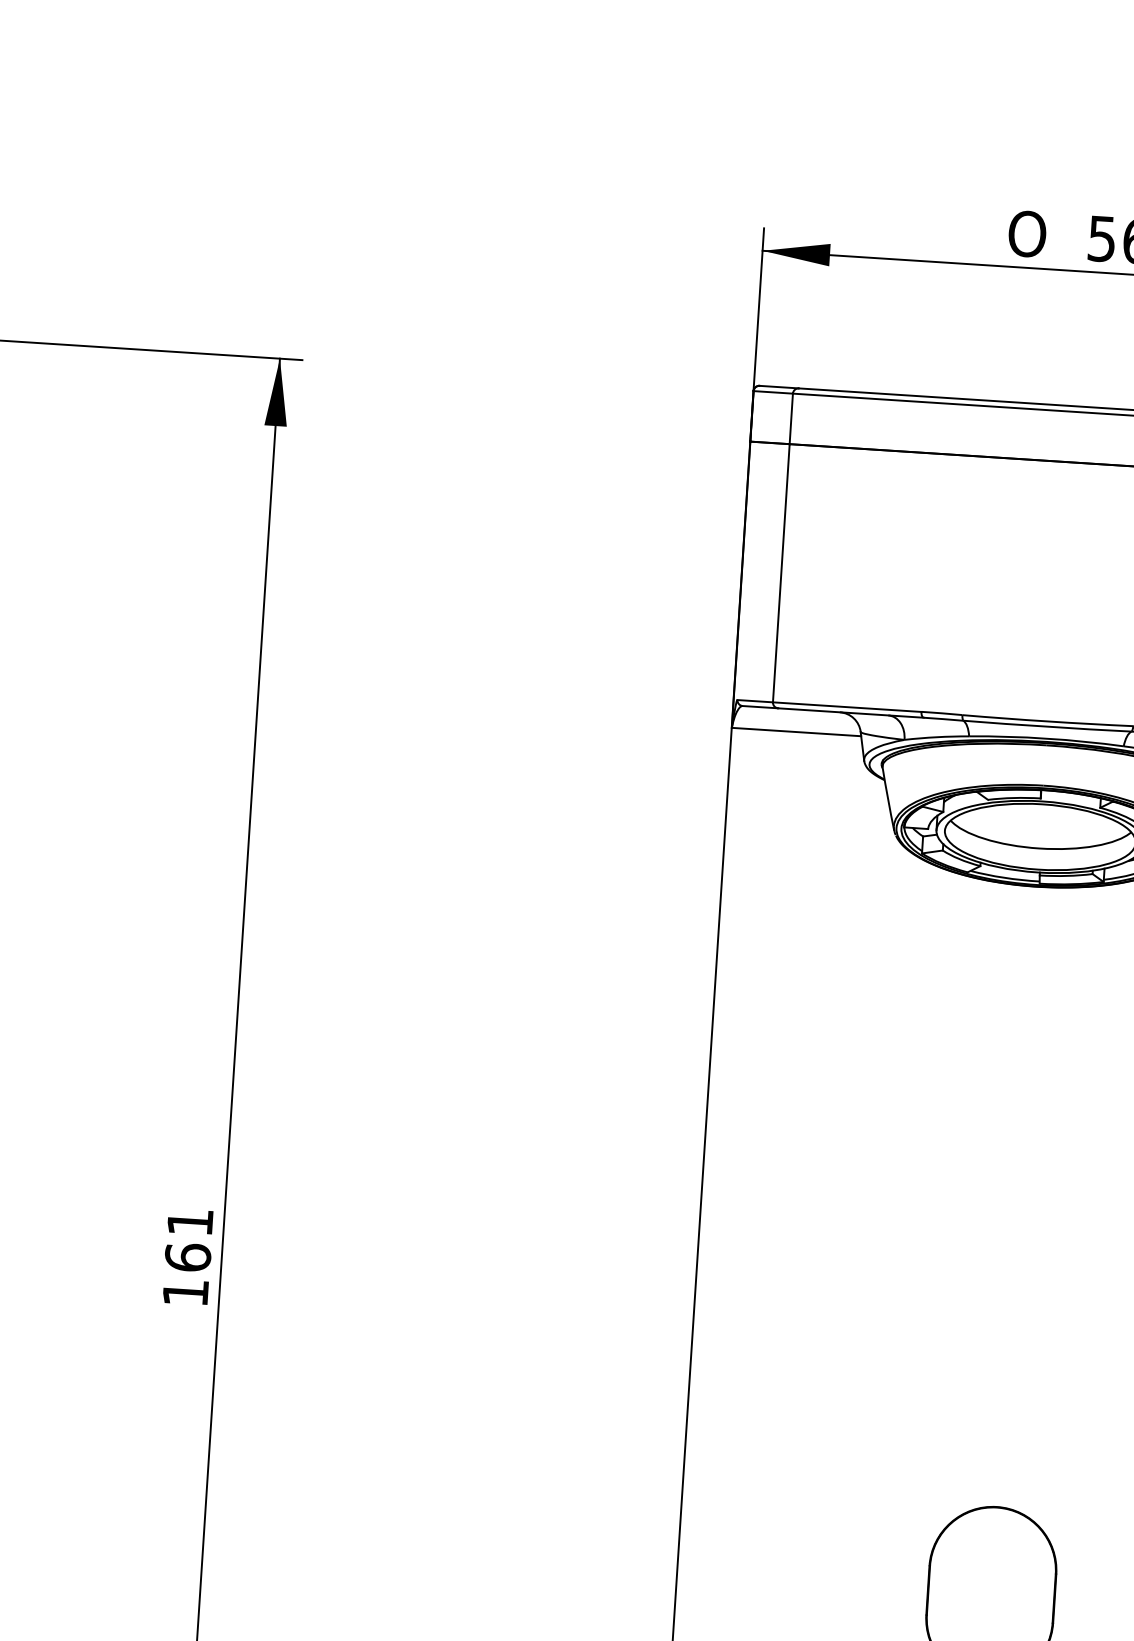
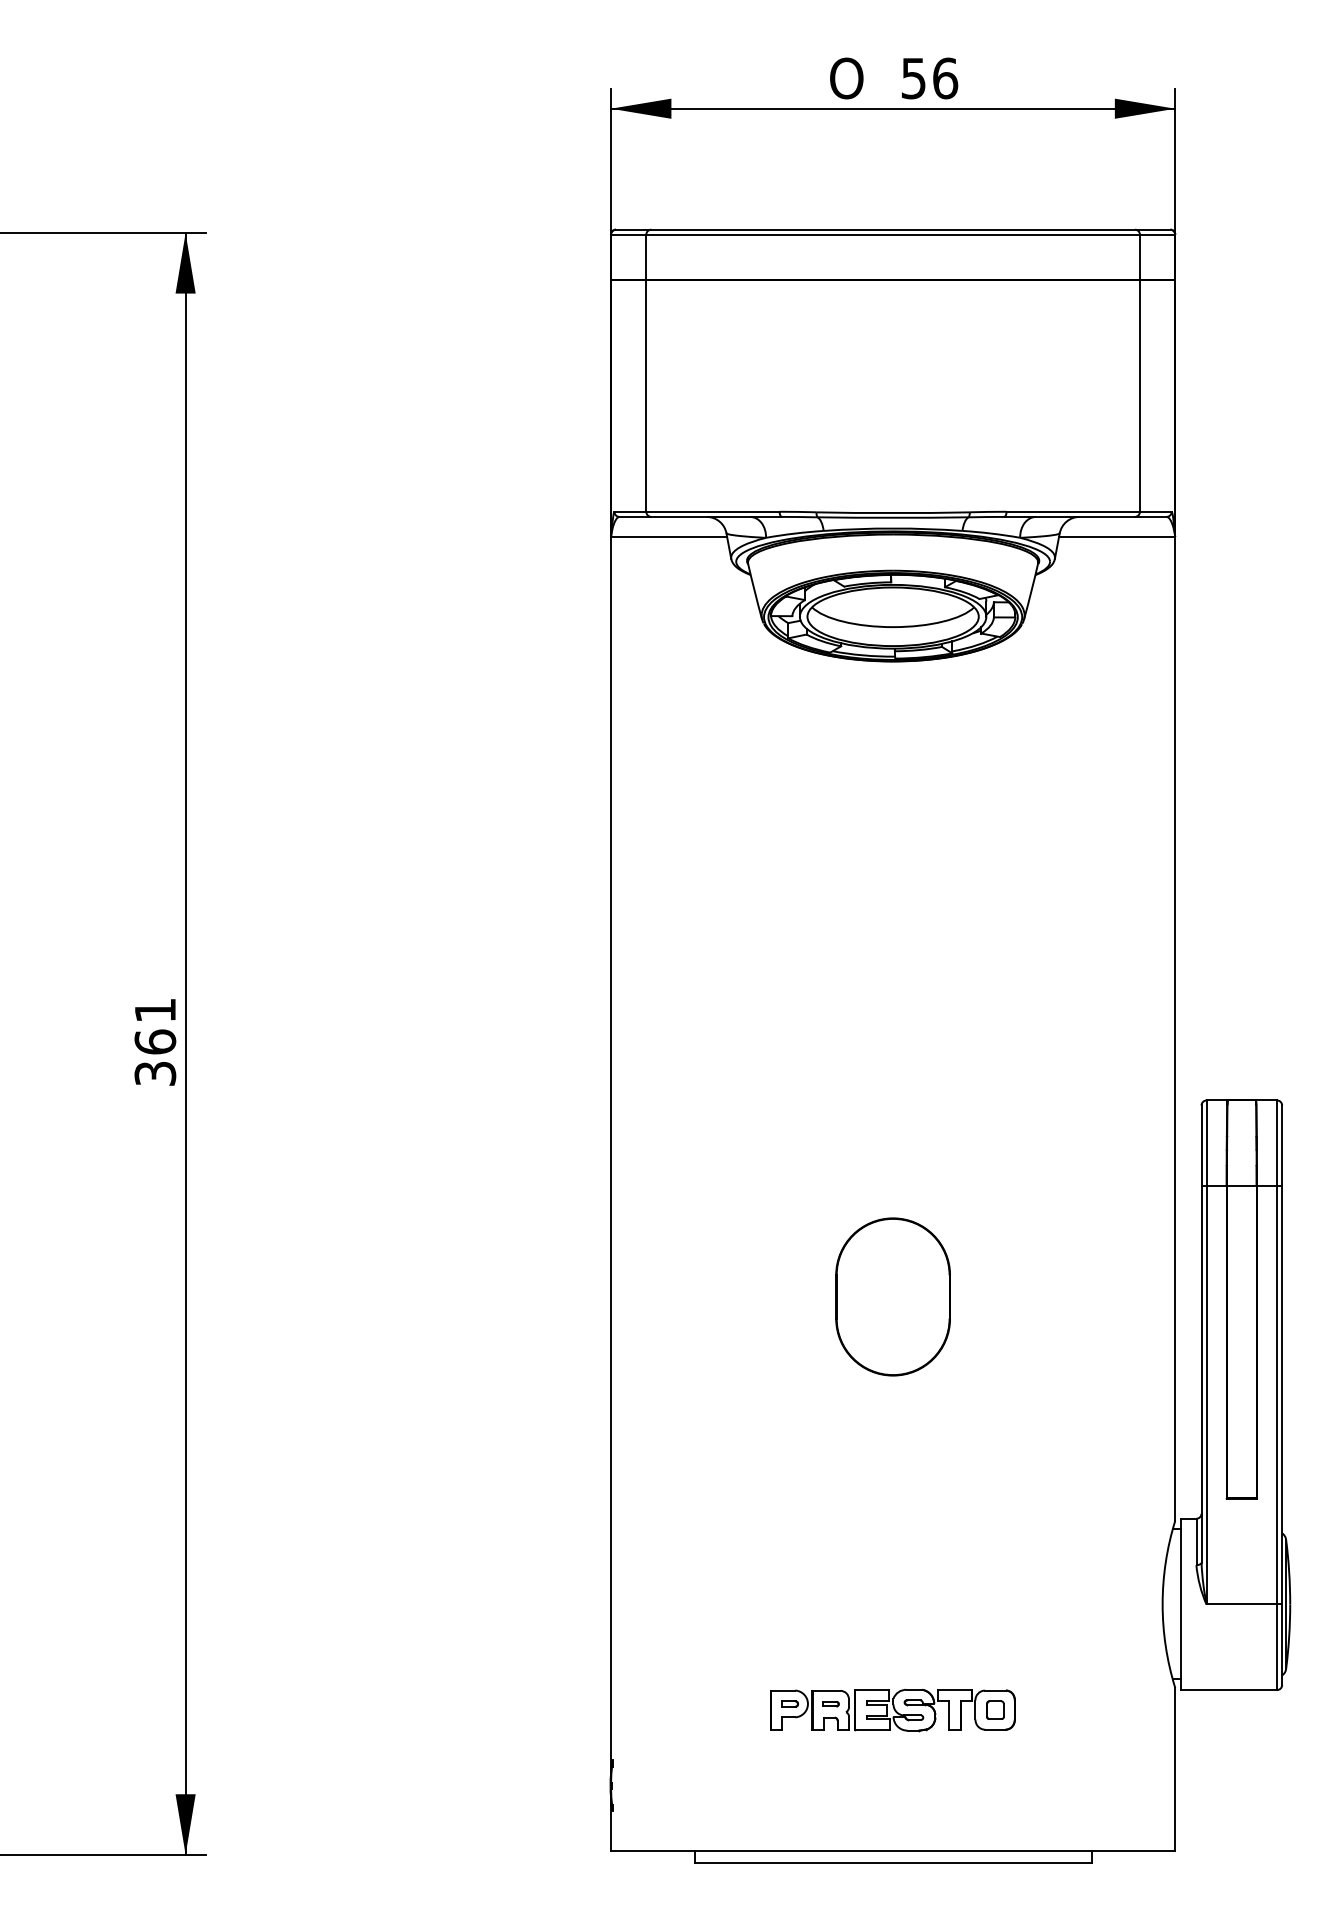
text: (185, 1292) -> (155, 1073), 161 -> 361

